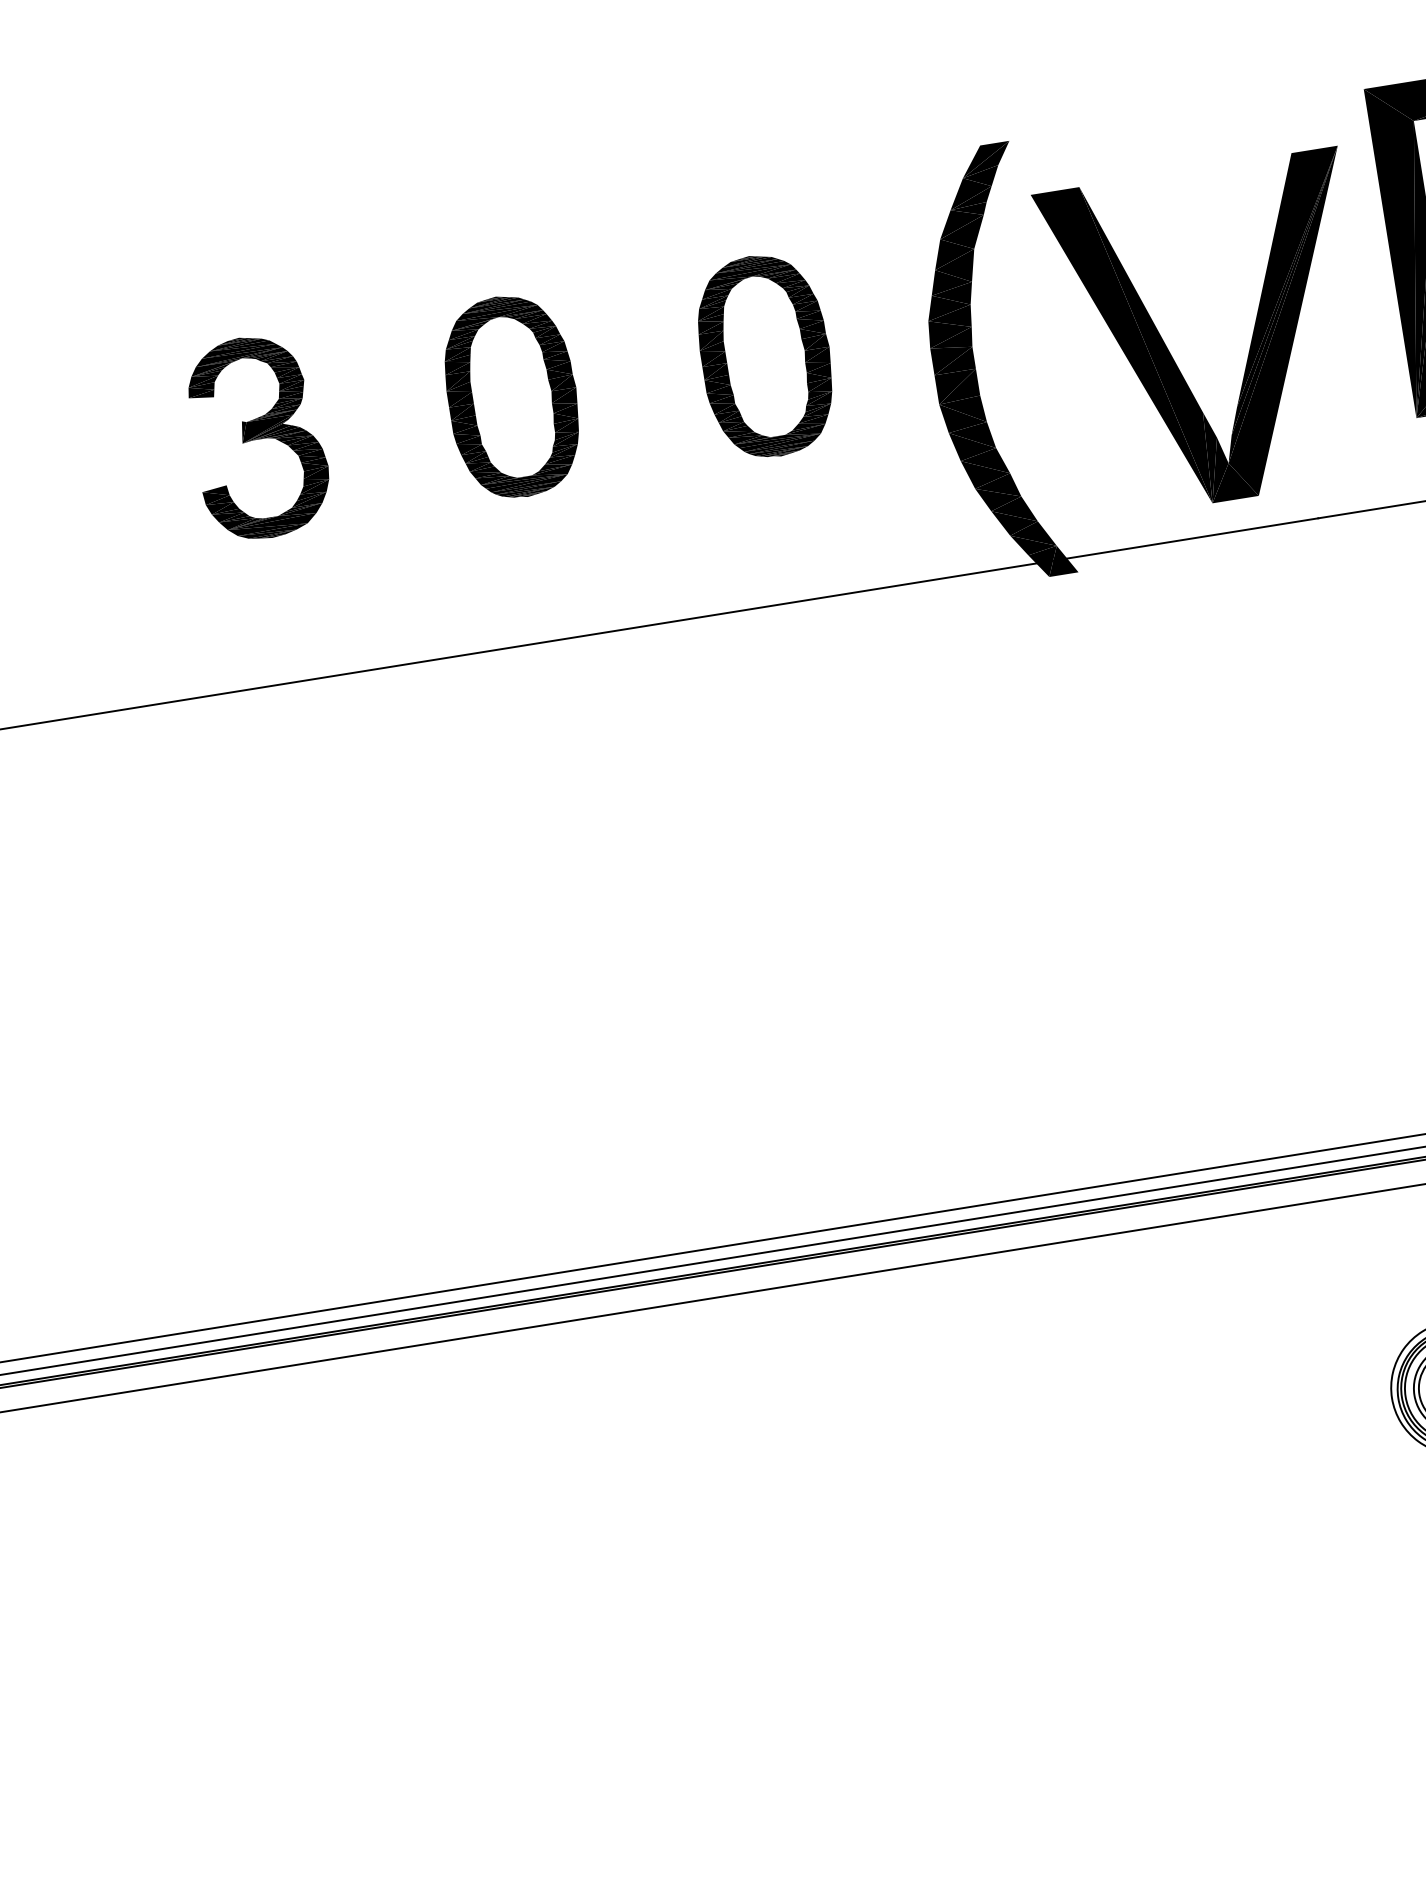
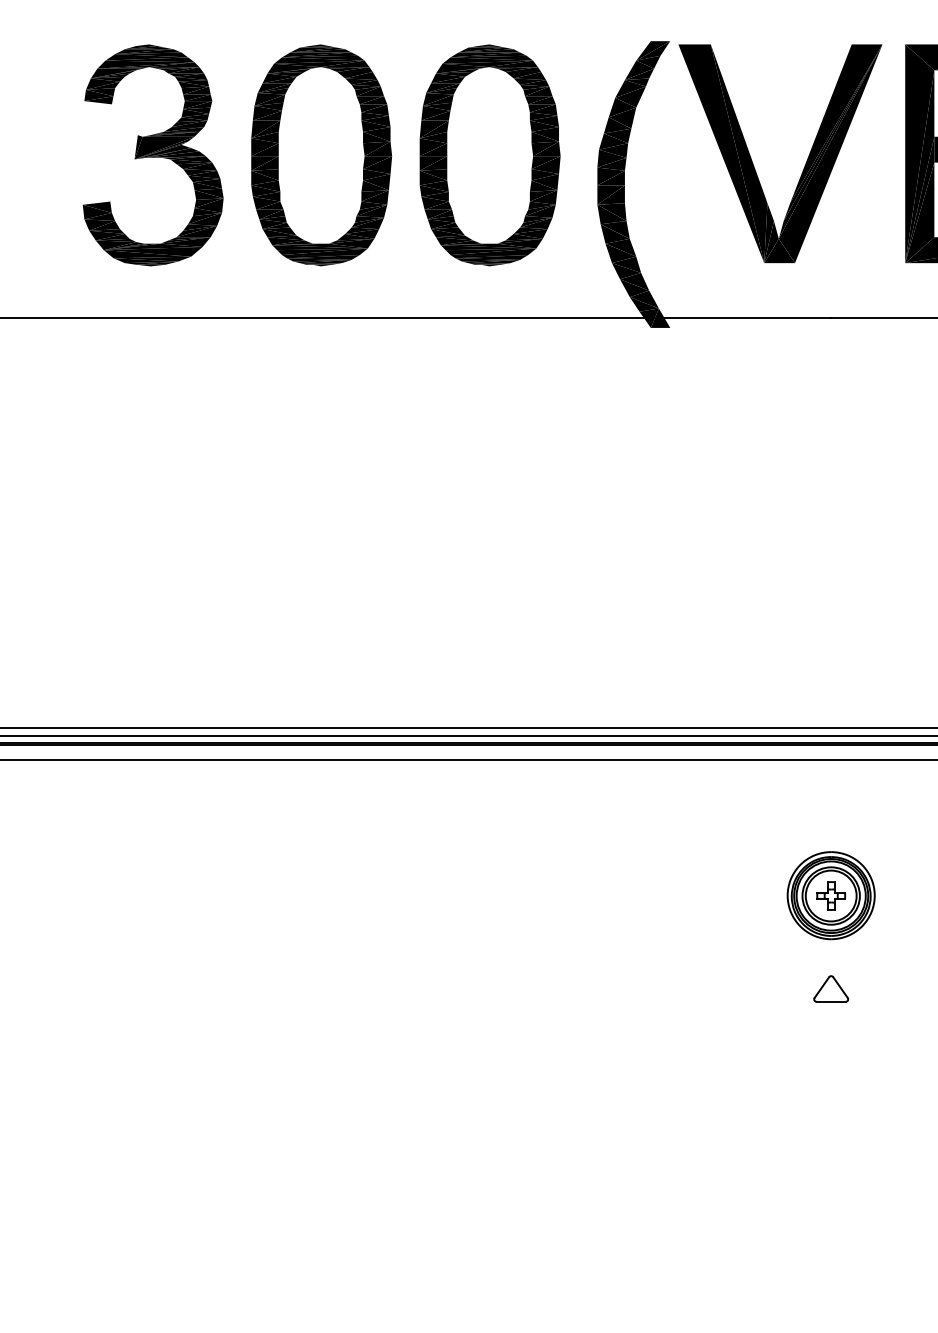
part: (1249, 346) -> (804, 165), moved
part: (764, 356) -> (489, 155), size x1.67
part: (512, 396) -> (321, 155), size x1.67
part: (257, 437) -> (152, 155), size x1.67

